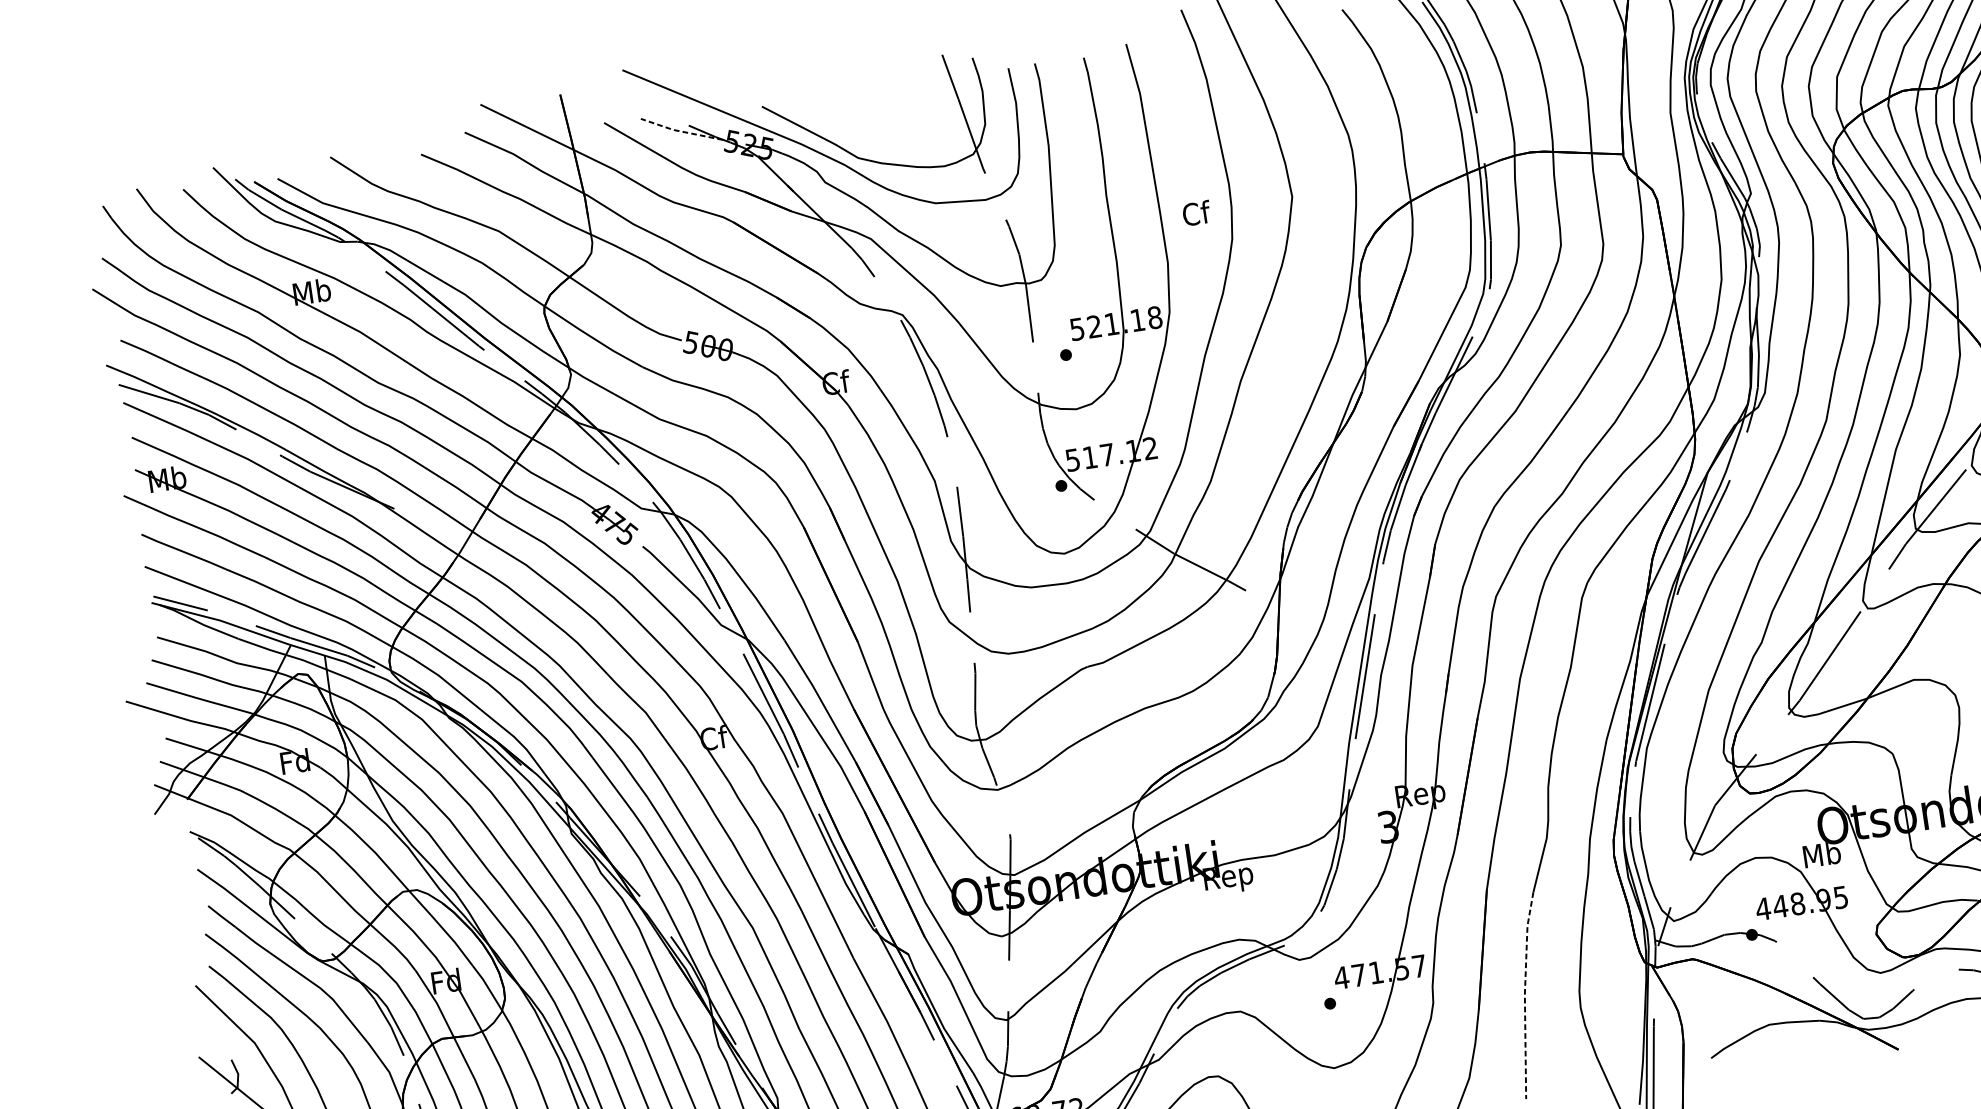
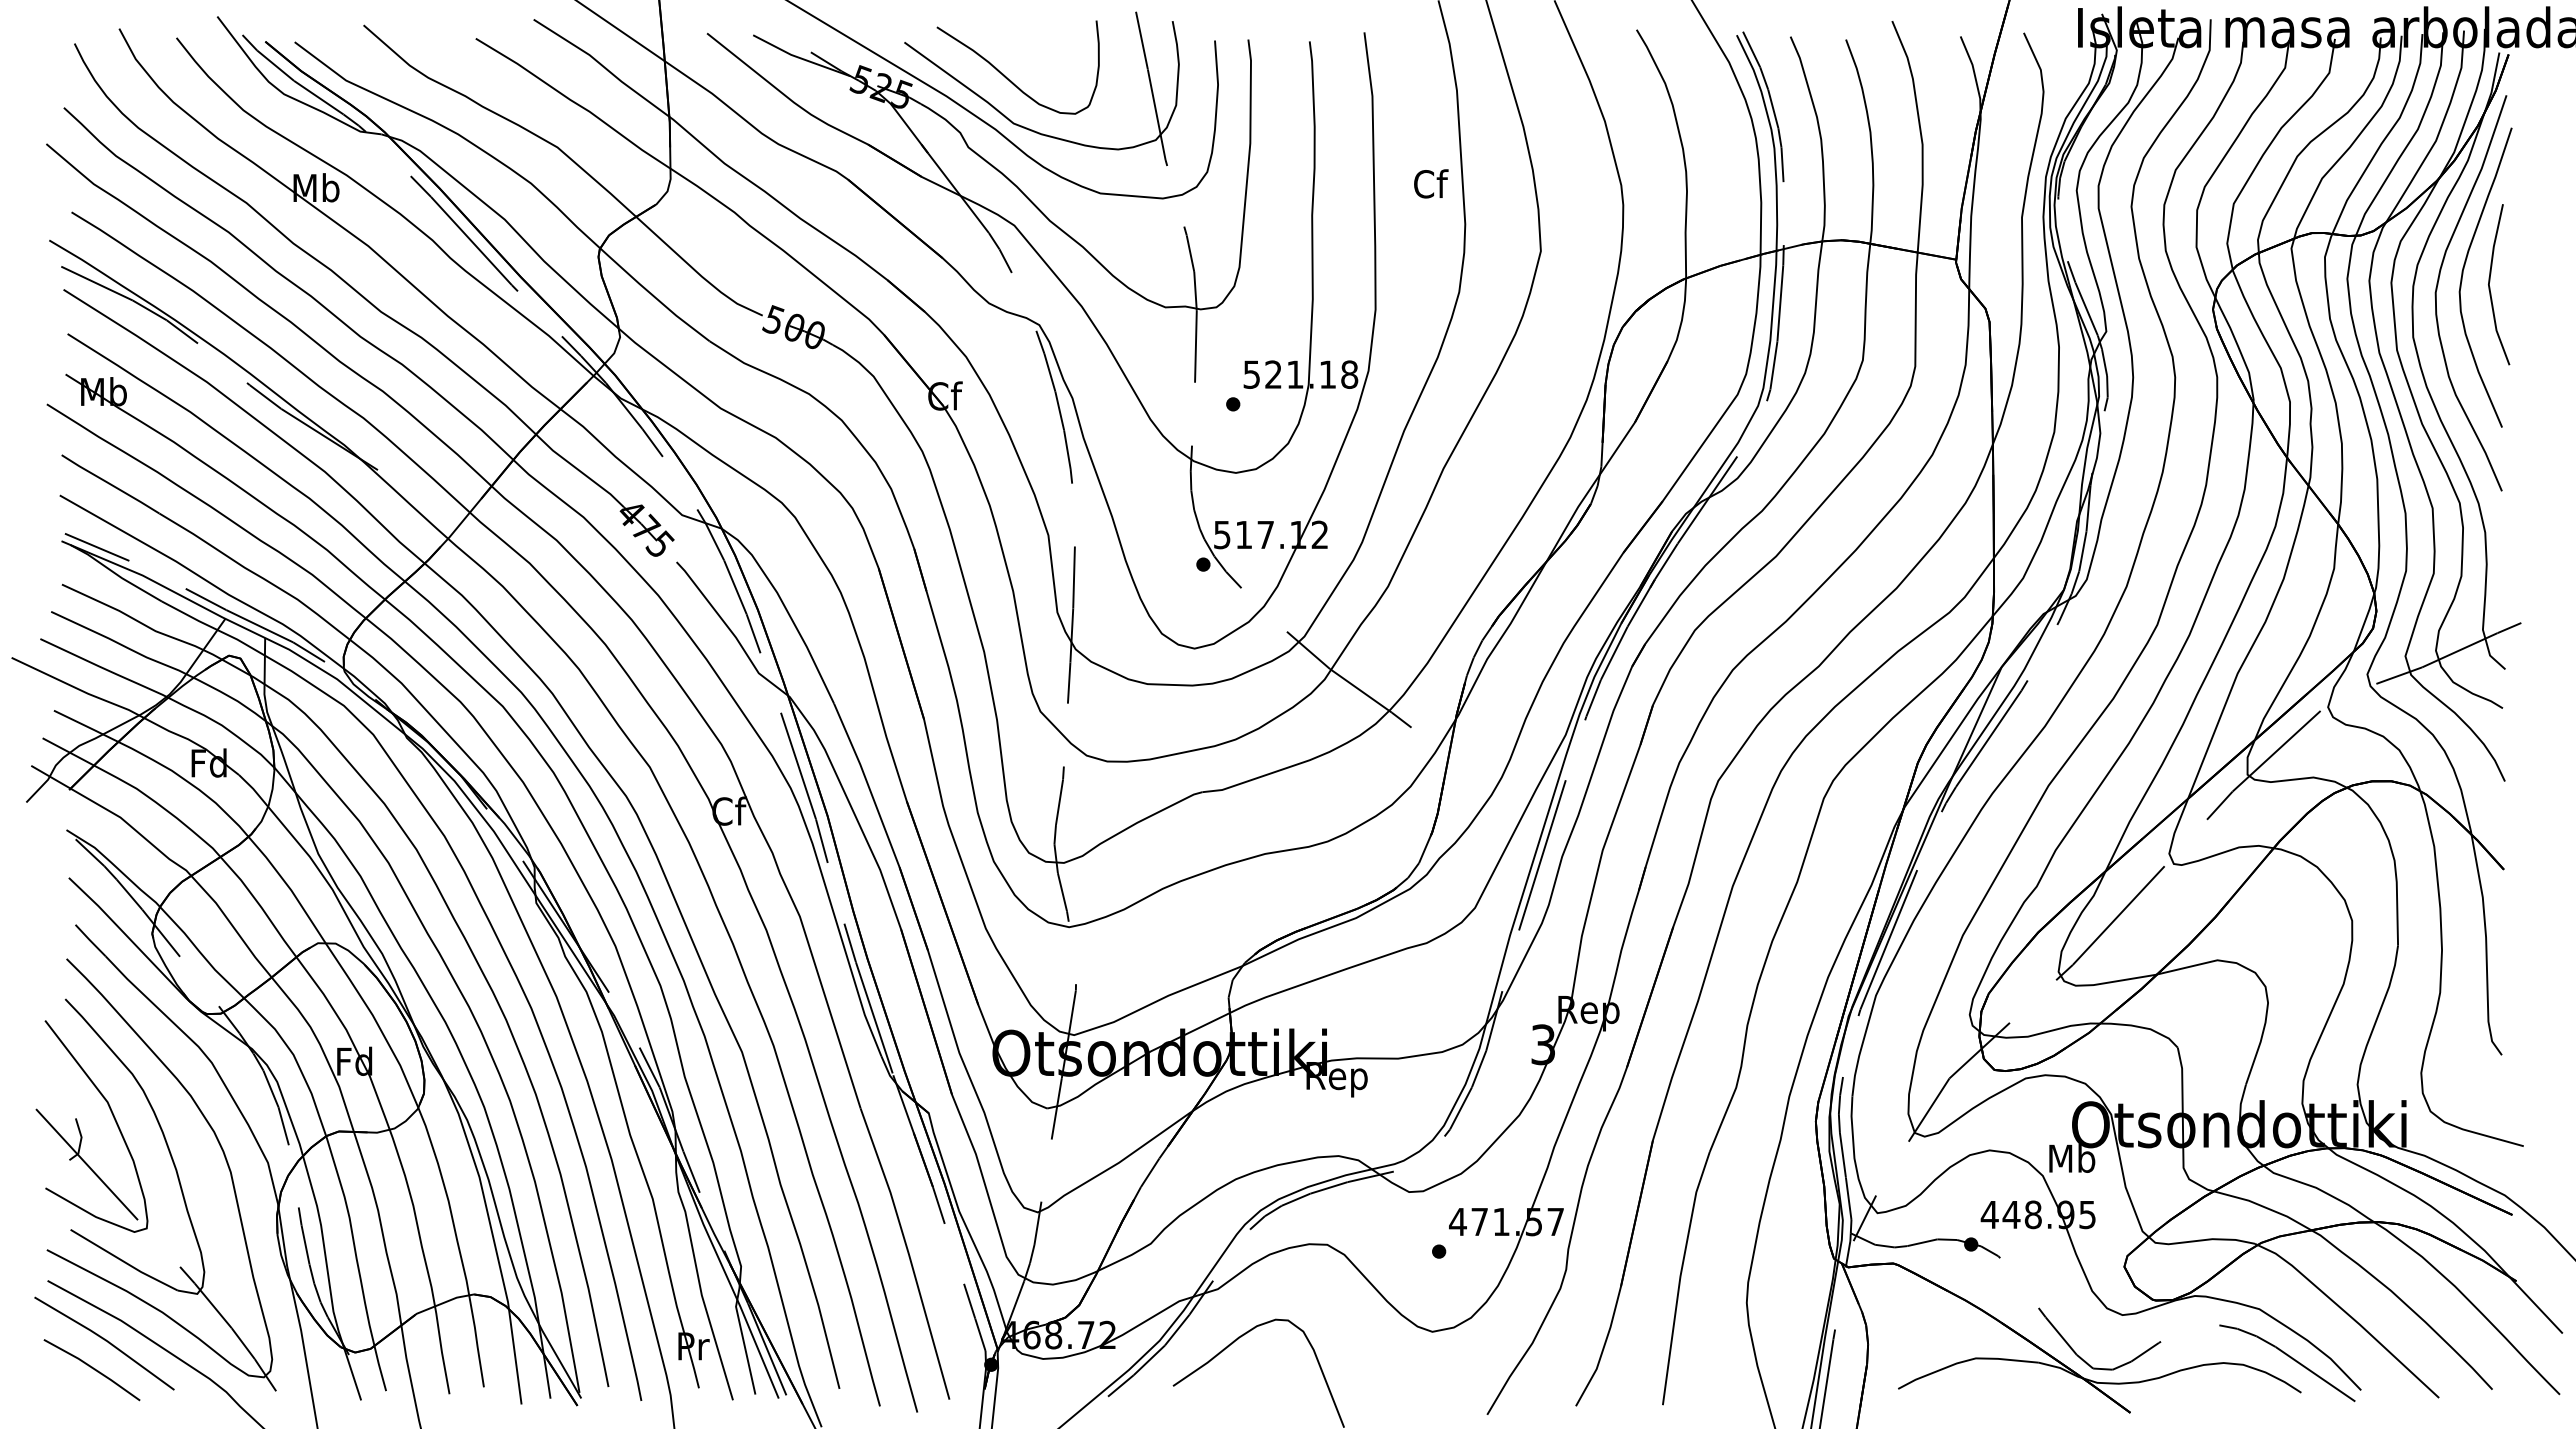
curve: (847, 122) -> (1007, 77), added
line: (680, 131) -> (799, 57), dashed -> solid
text: (1196, 213) -> (1431, 183), moved
line: (1524, 994) -> (1680, 1276), dashed -> solid

